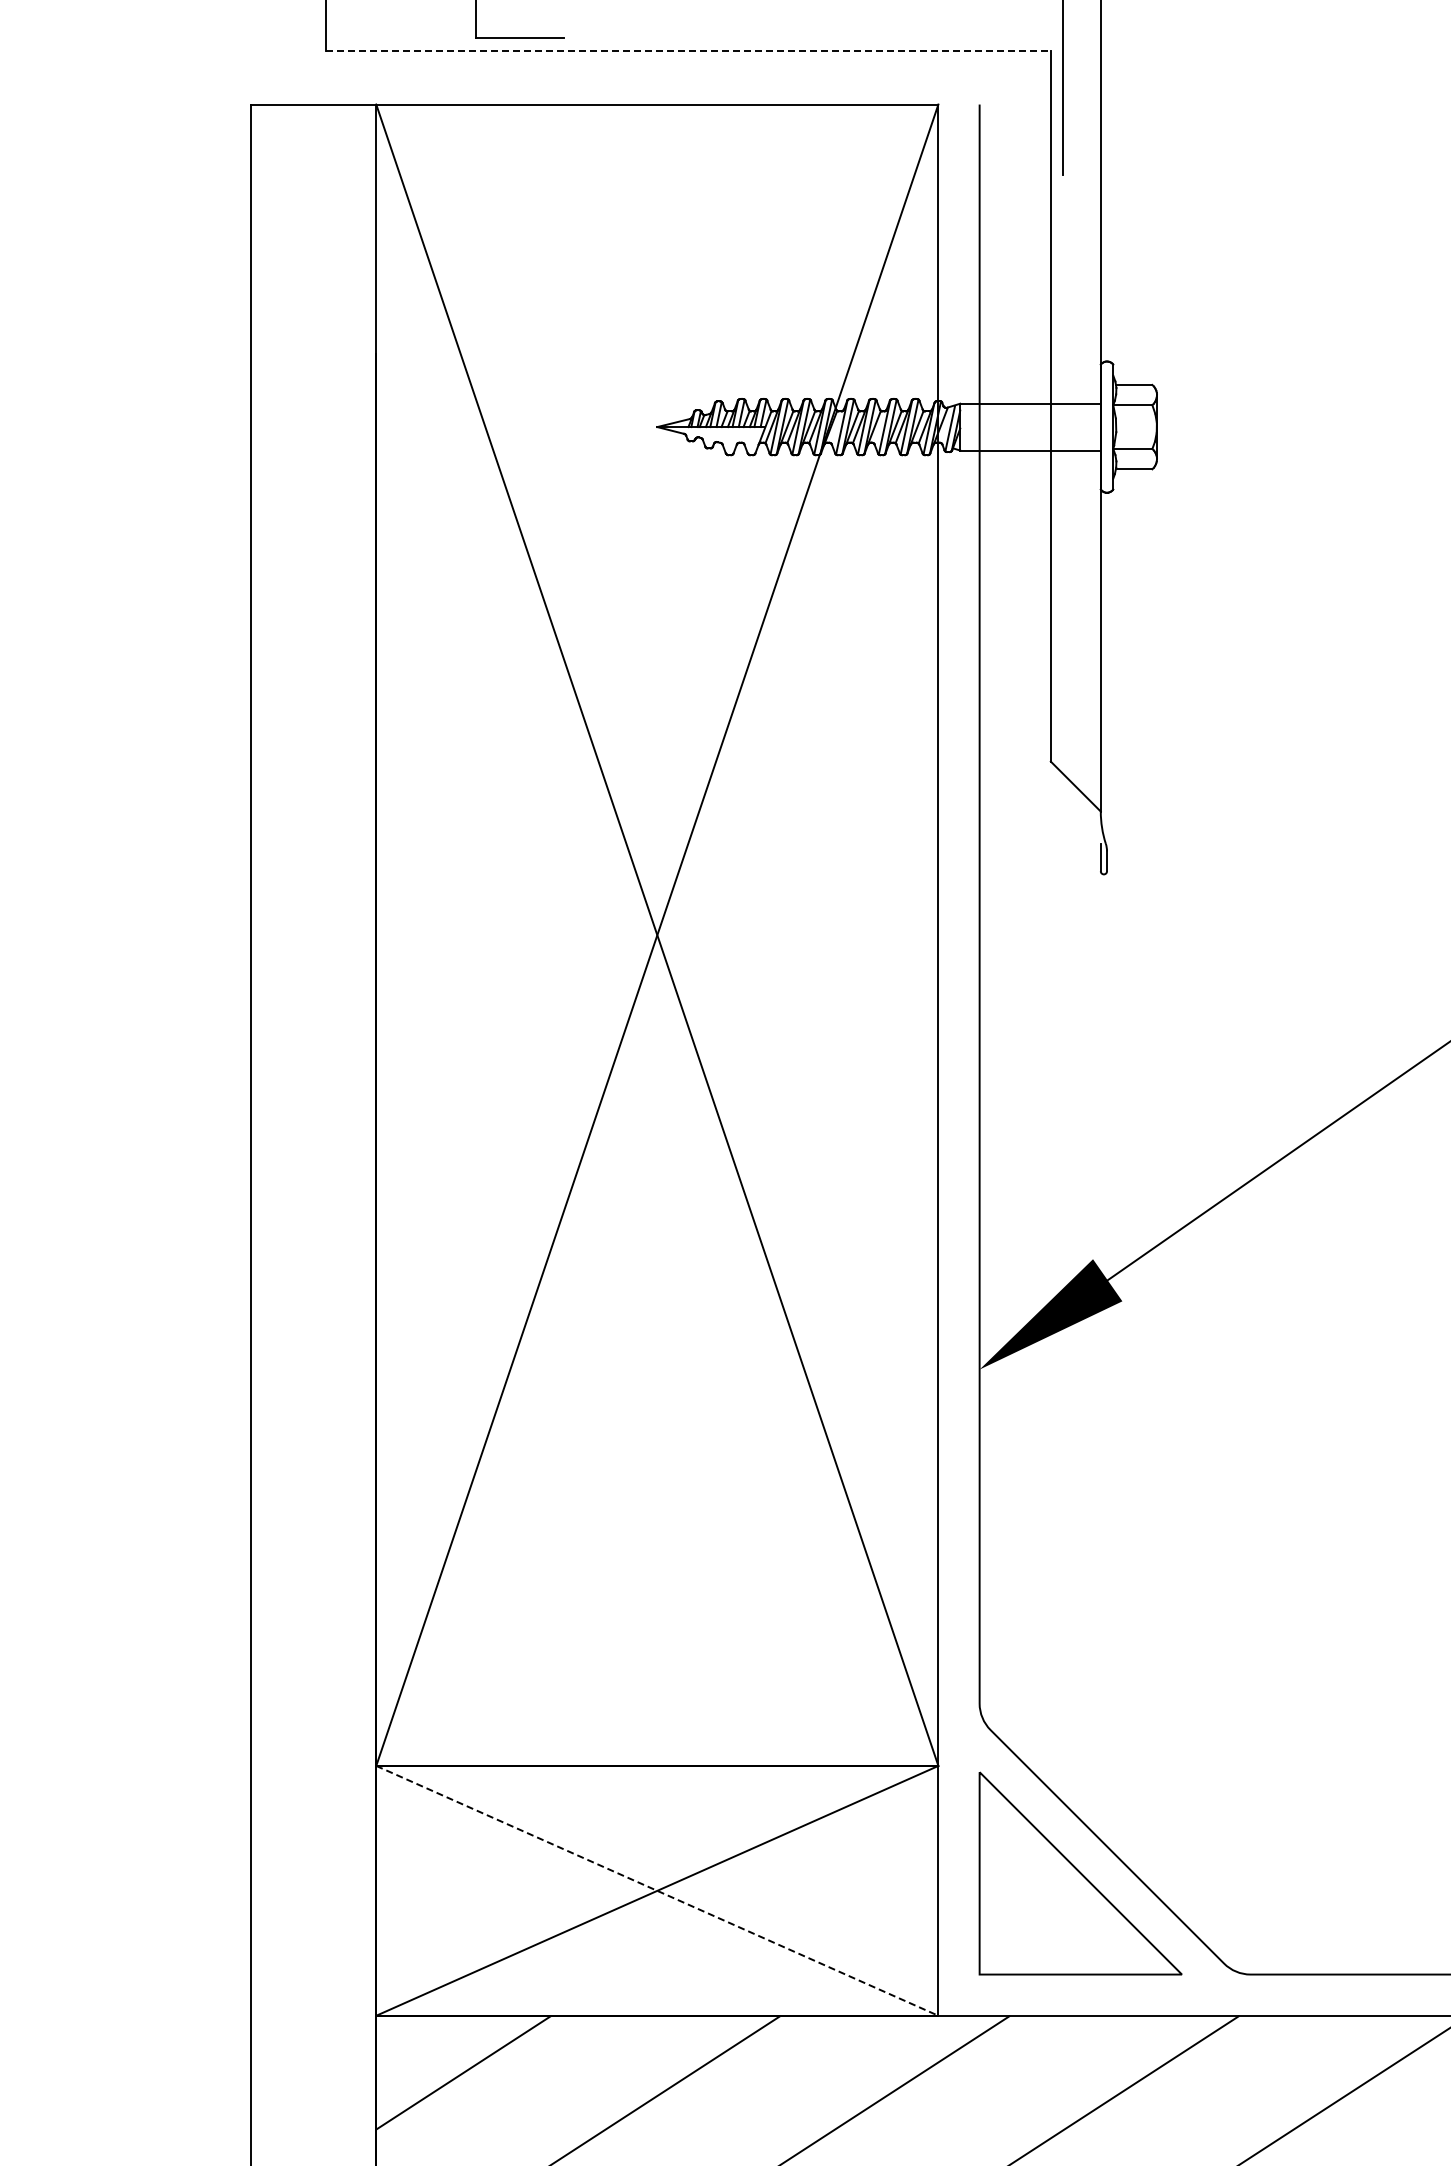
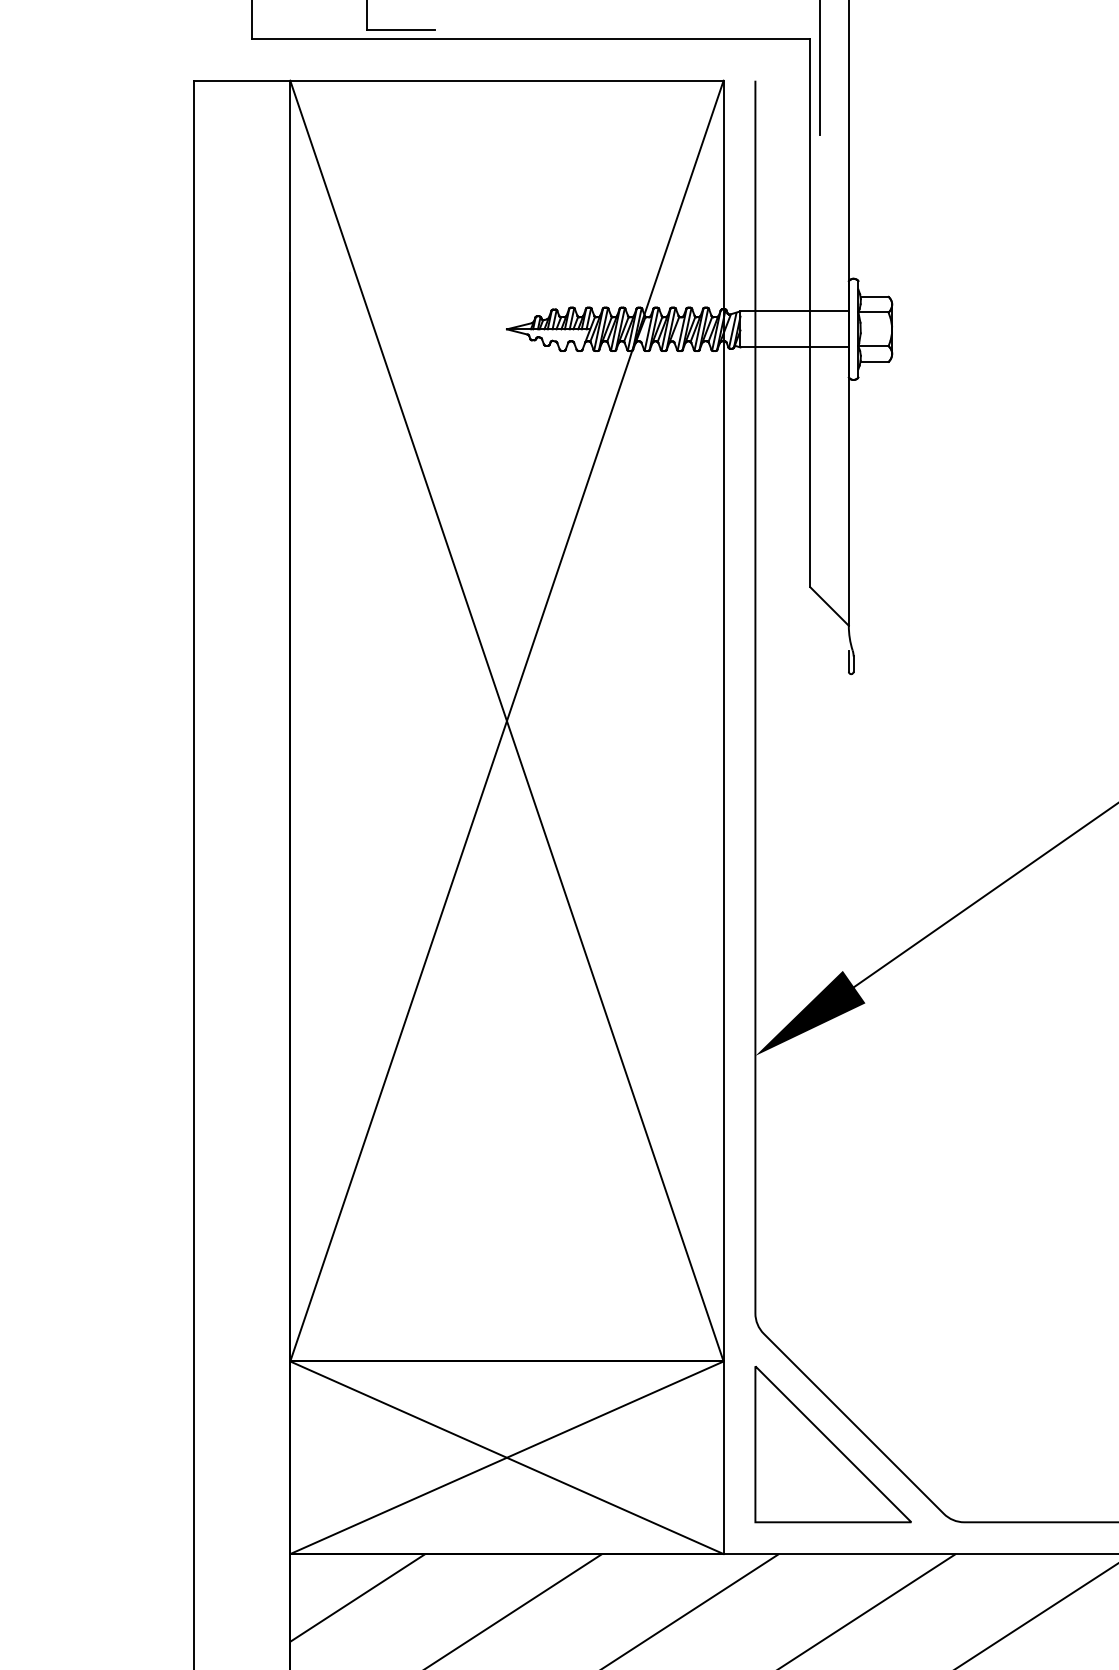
line: (689, 50) -> (531, 39), dashed -> solid
line: (657, 1890) -> (507, 1457), dashed -> solid

